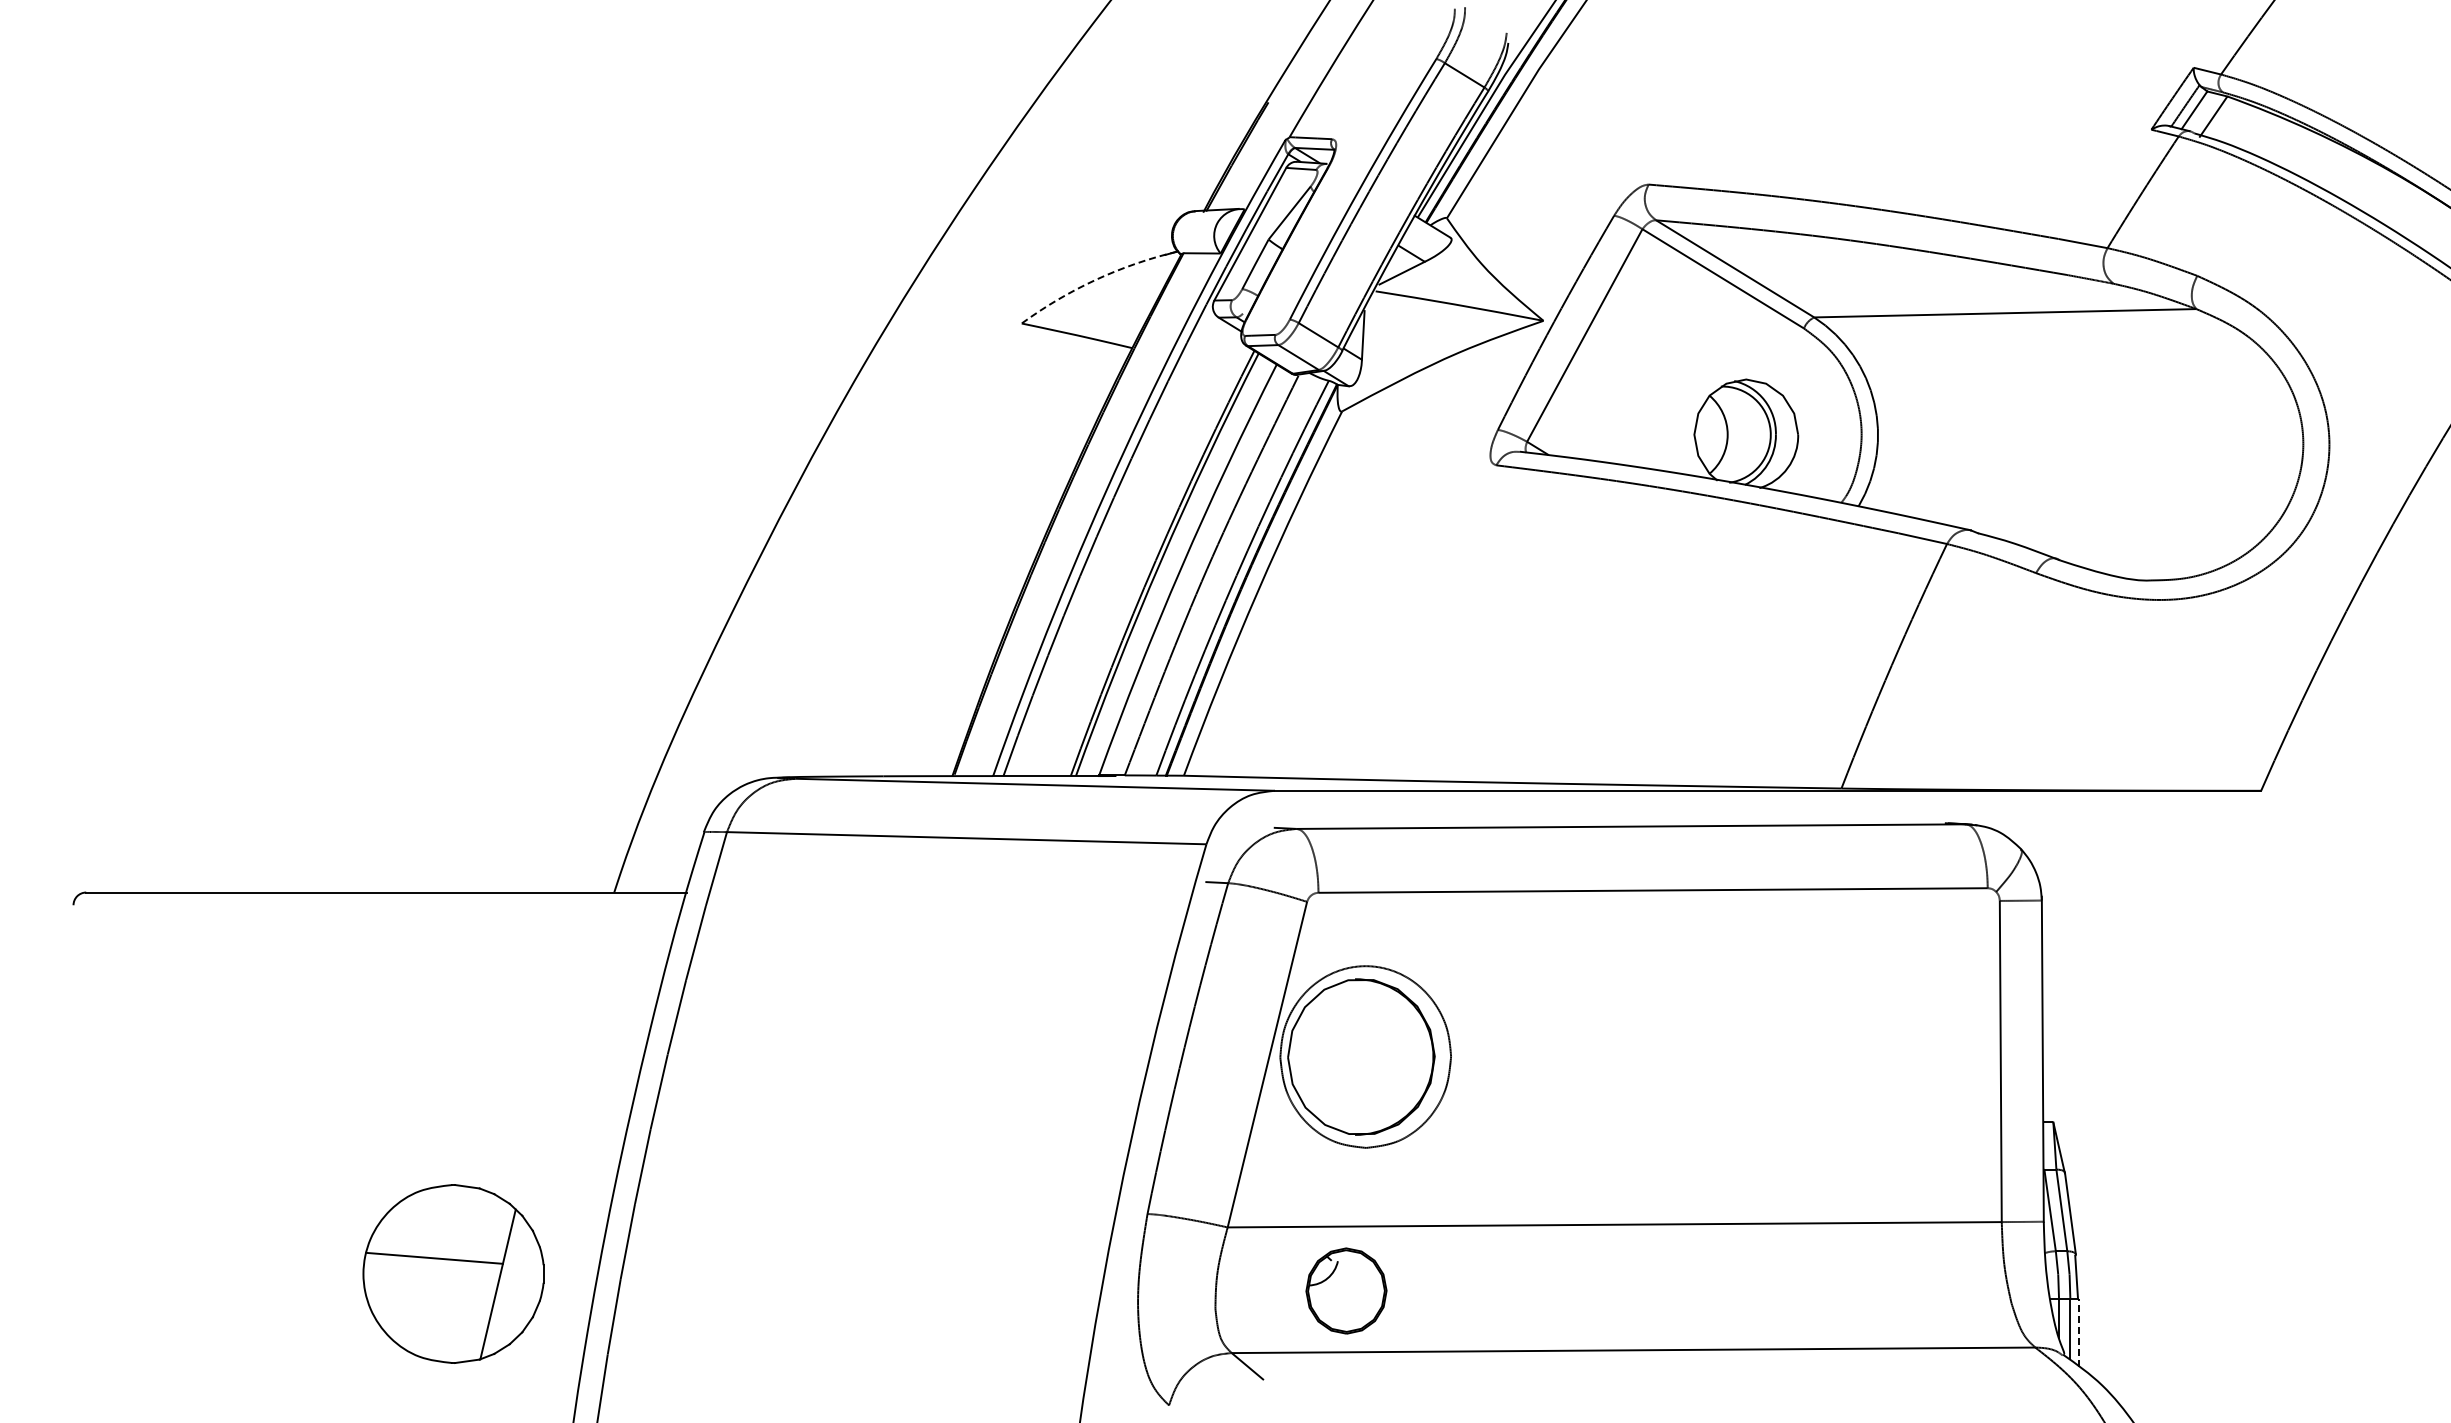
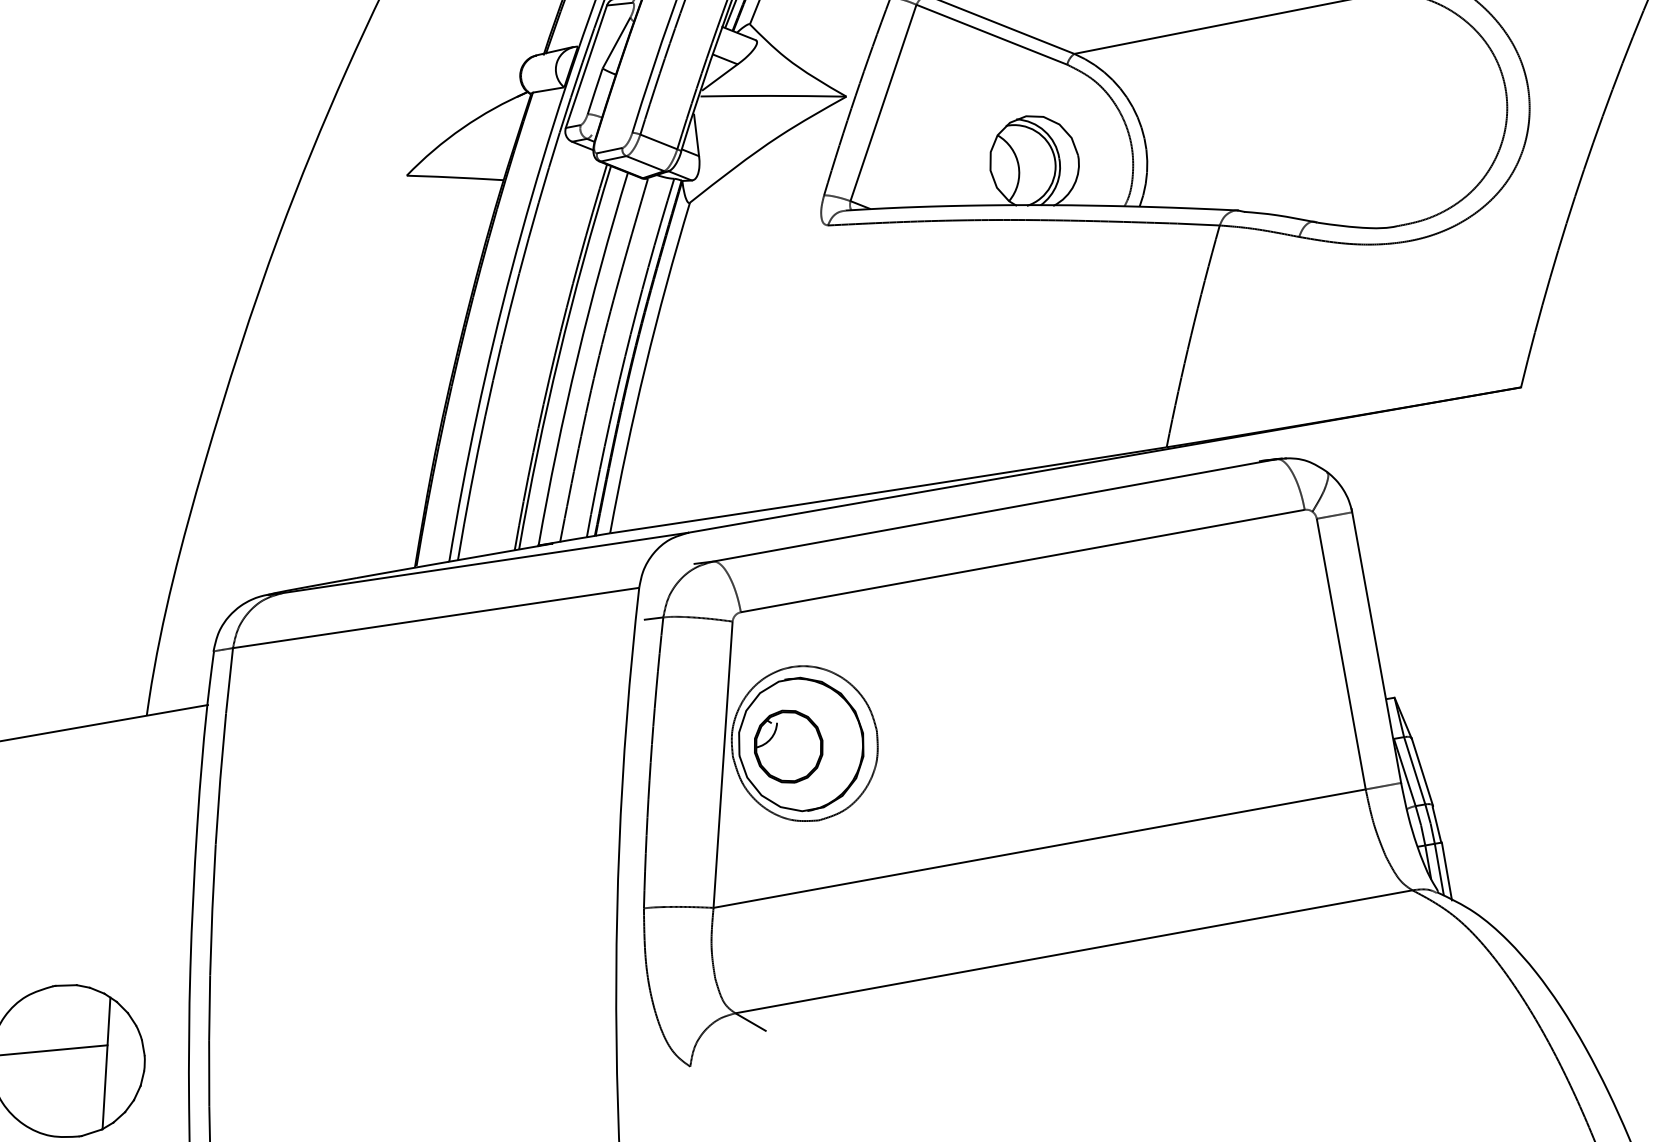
arc: (1095, 279) -> (462, 127), dashed -> solid
part: (1346, 1290) -> (788, 746), moved
line: (2078, 1332) -> (1446, 871), dashed -> solid

